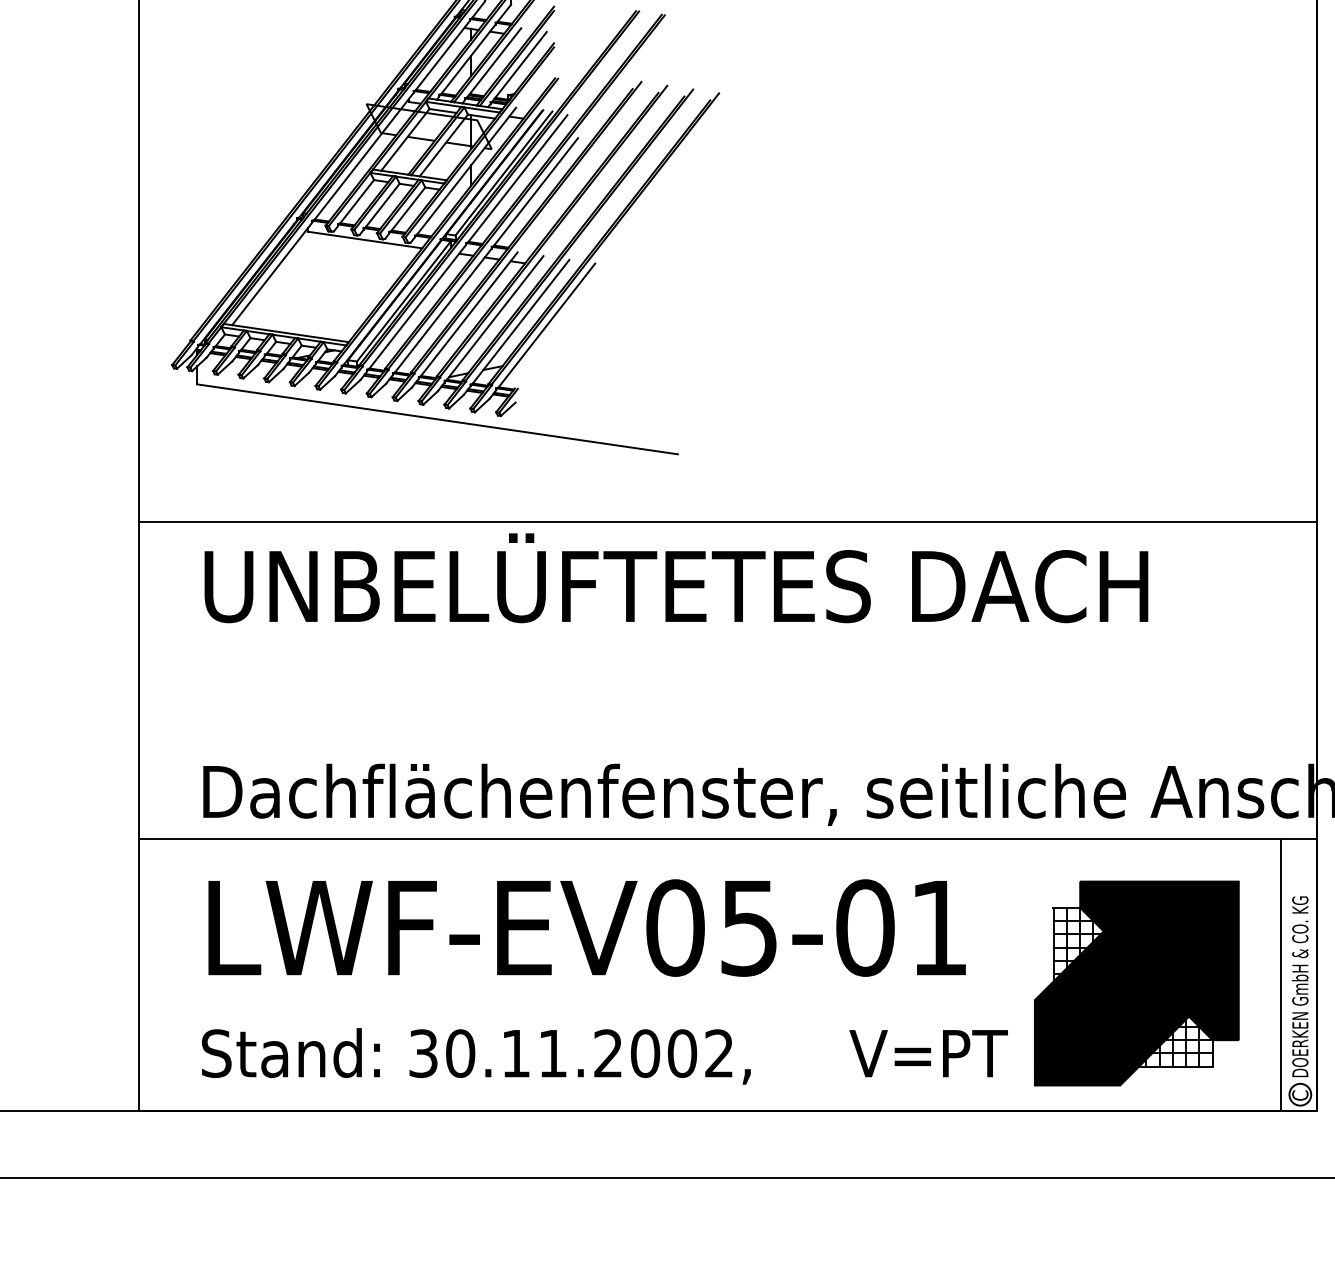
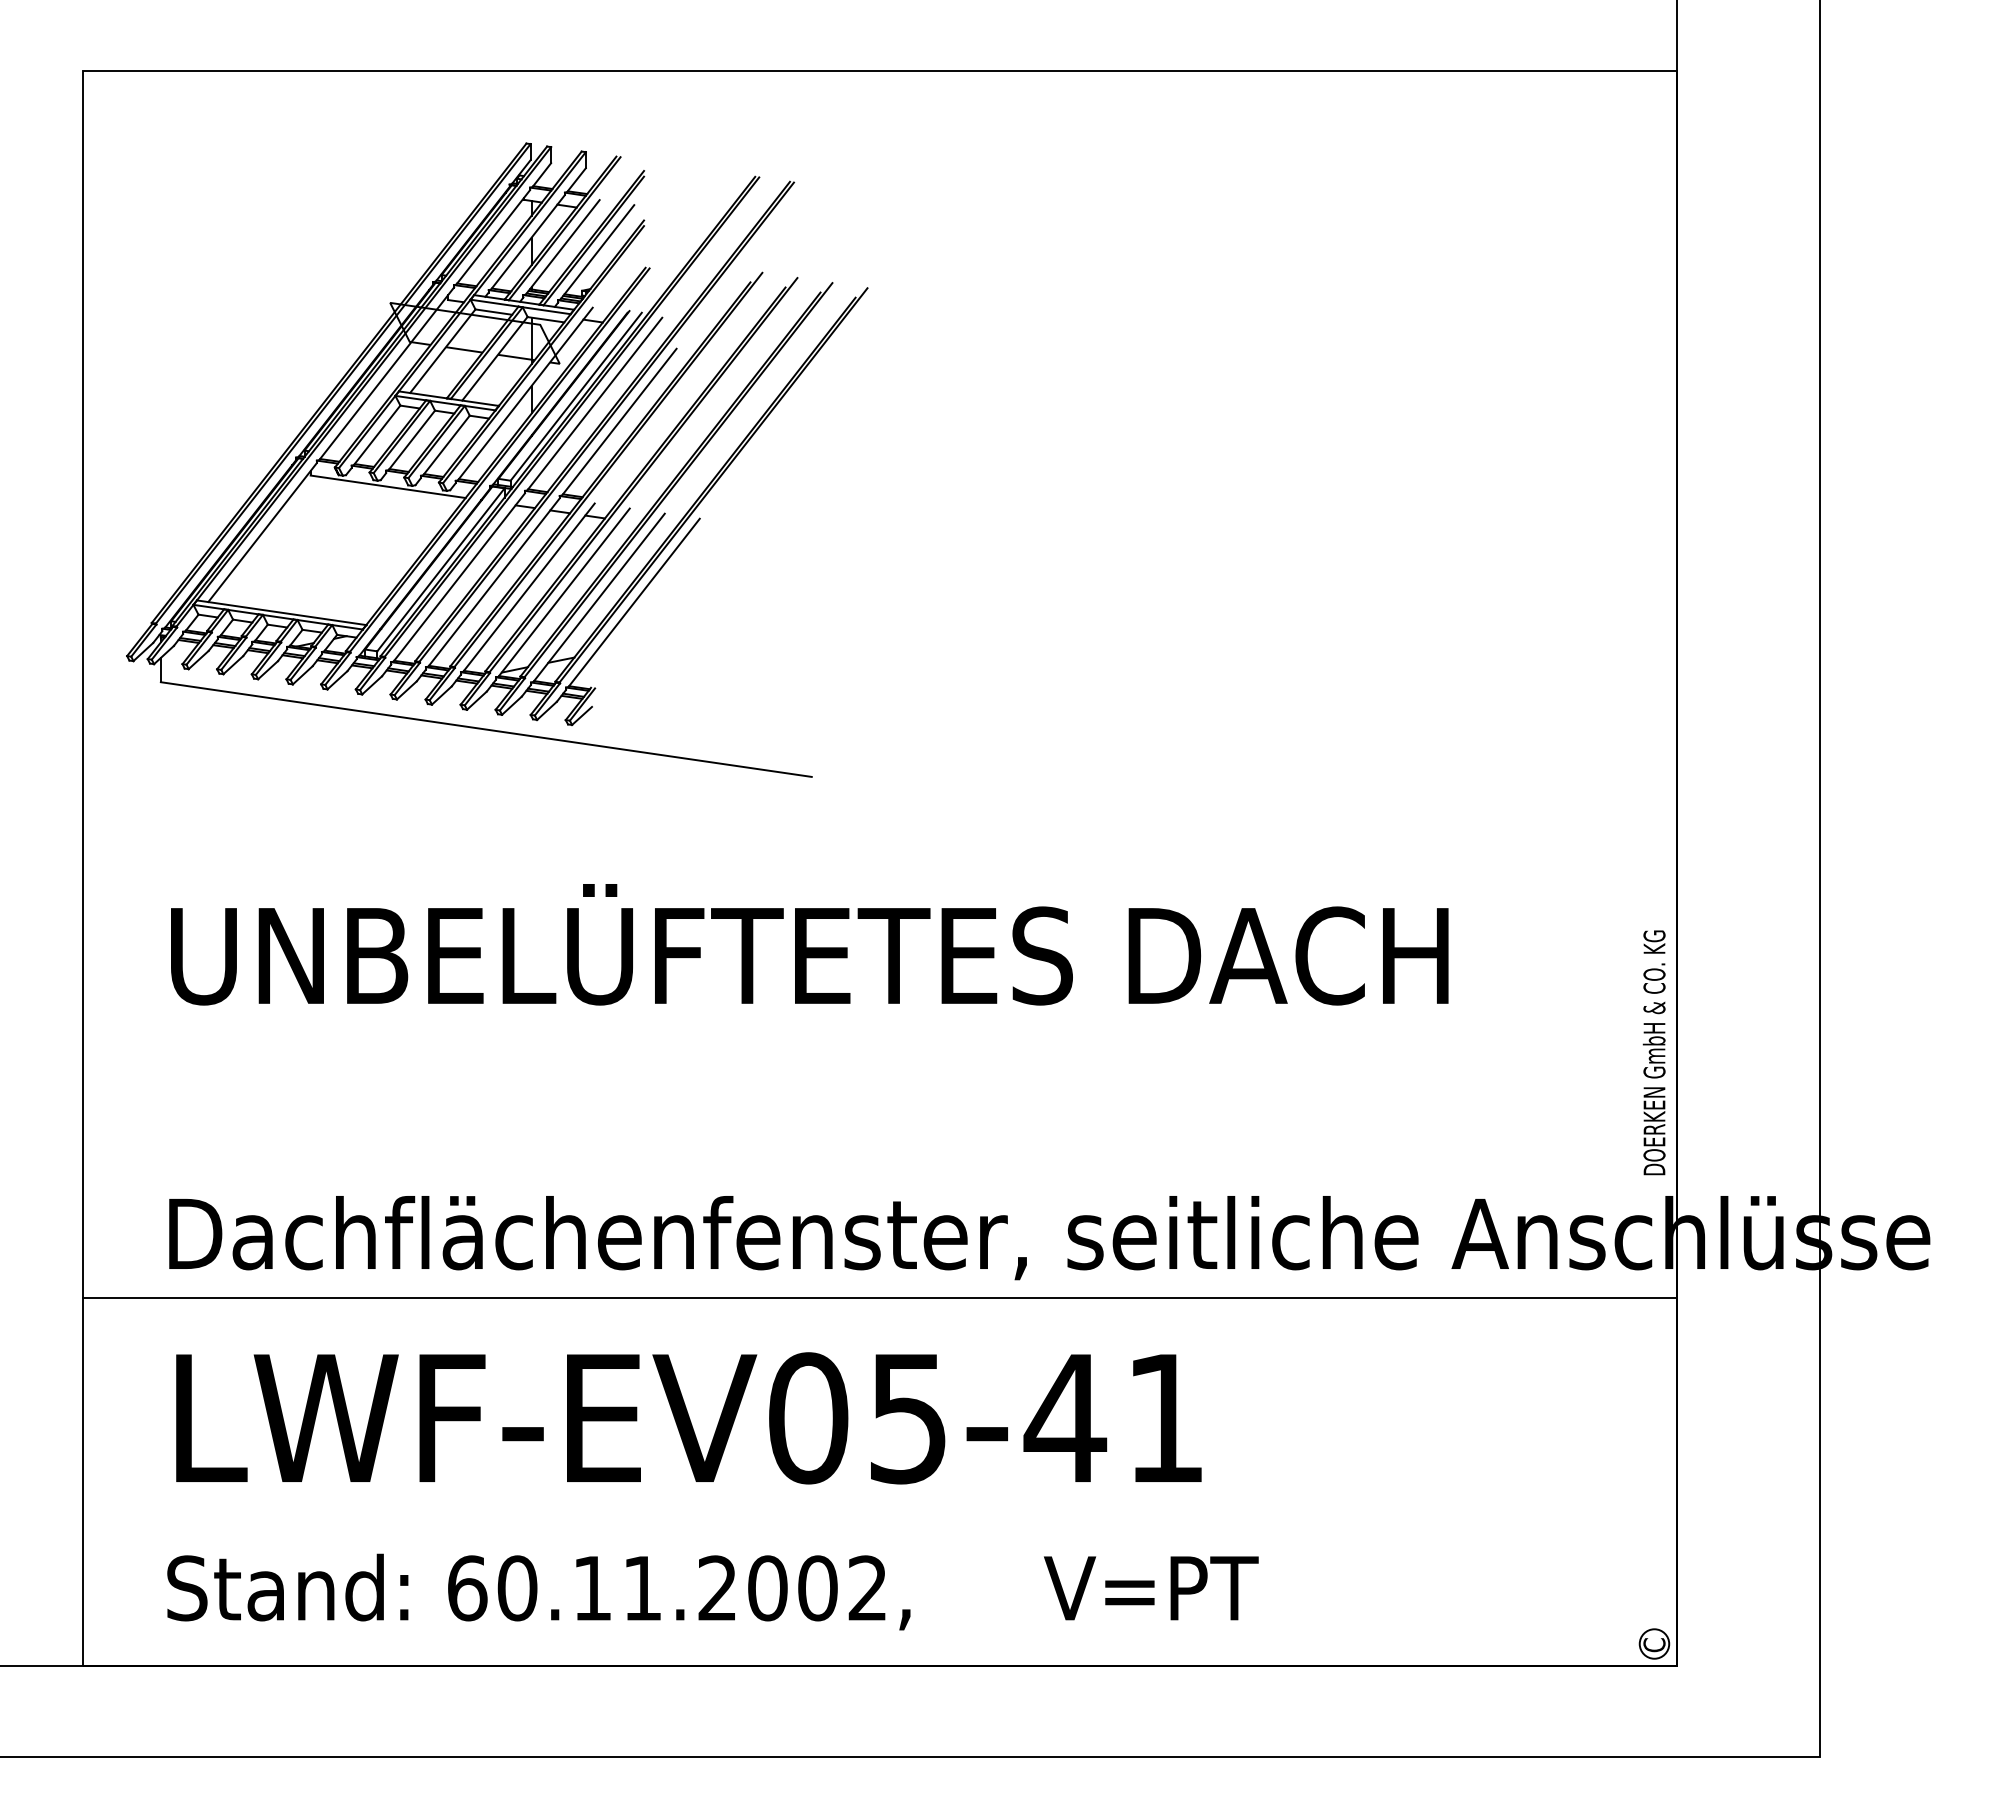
line: (727, 521) -> (879, 868), removed
text: (865, 928) -> (1065, 1418), LWF-EV05-01 -> LWF-EV05-41
line: (1281, 974) -> (1628, 1481), removed
part: (1137, 983) -> (1433, 1493), removed
text: (1299, 986) -> (1653, 1052), moved
text: (423, 1053) -> (467, 1588), 30.11.2002, -> 60.11.2002,

